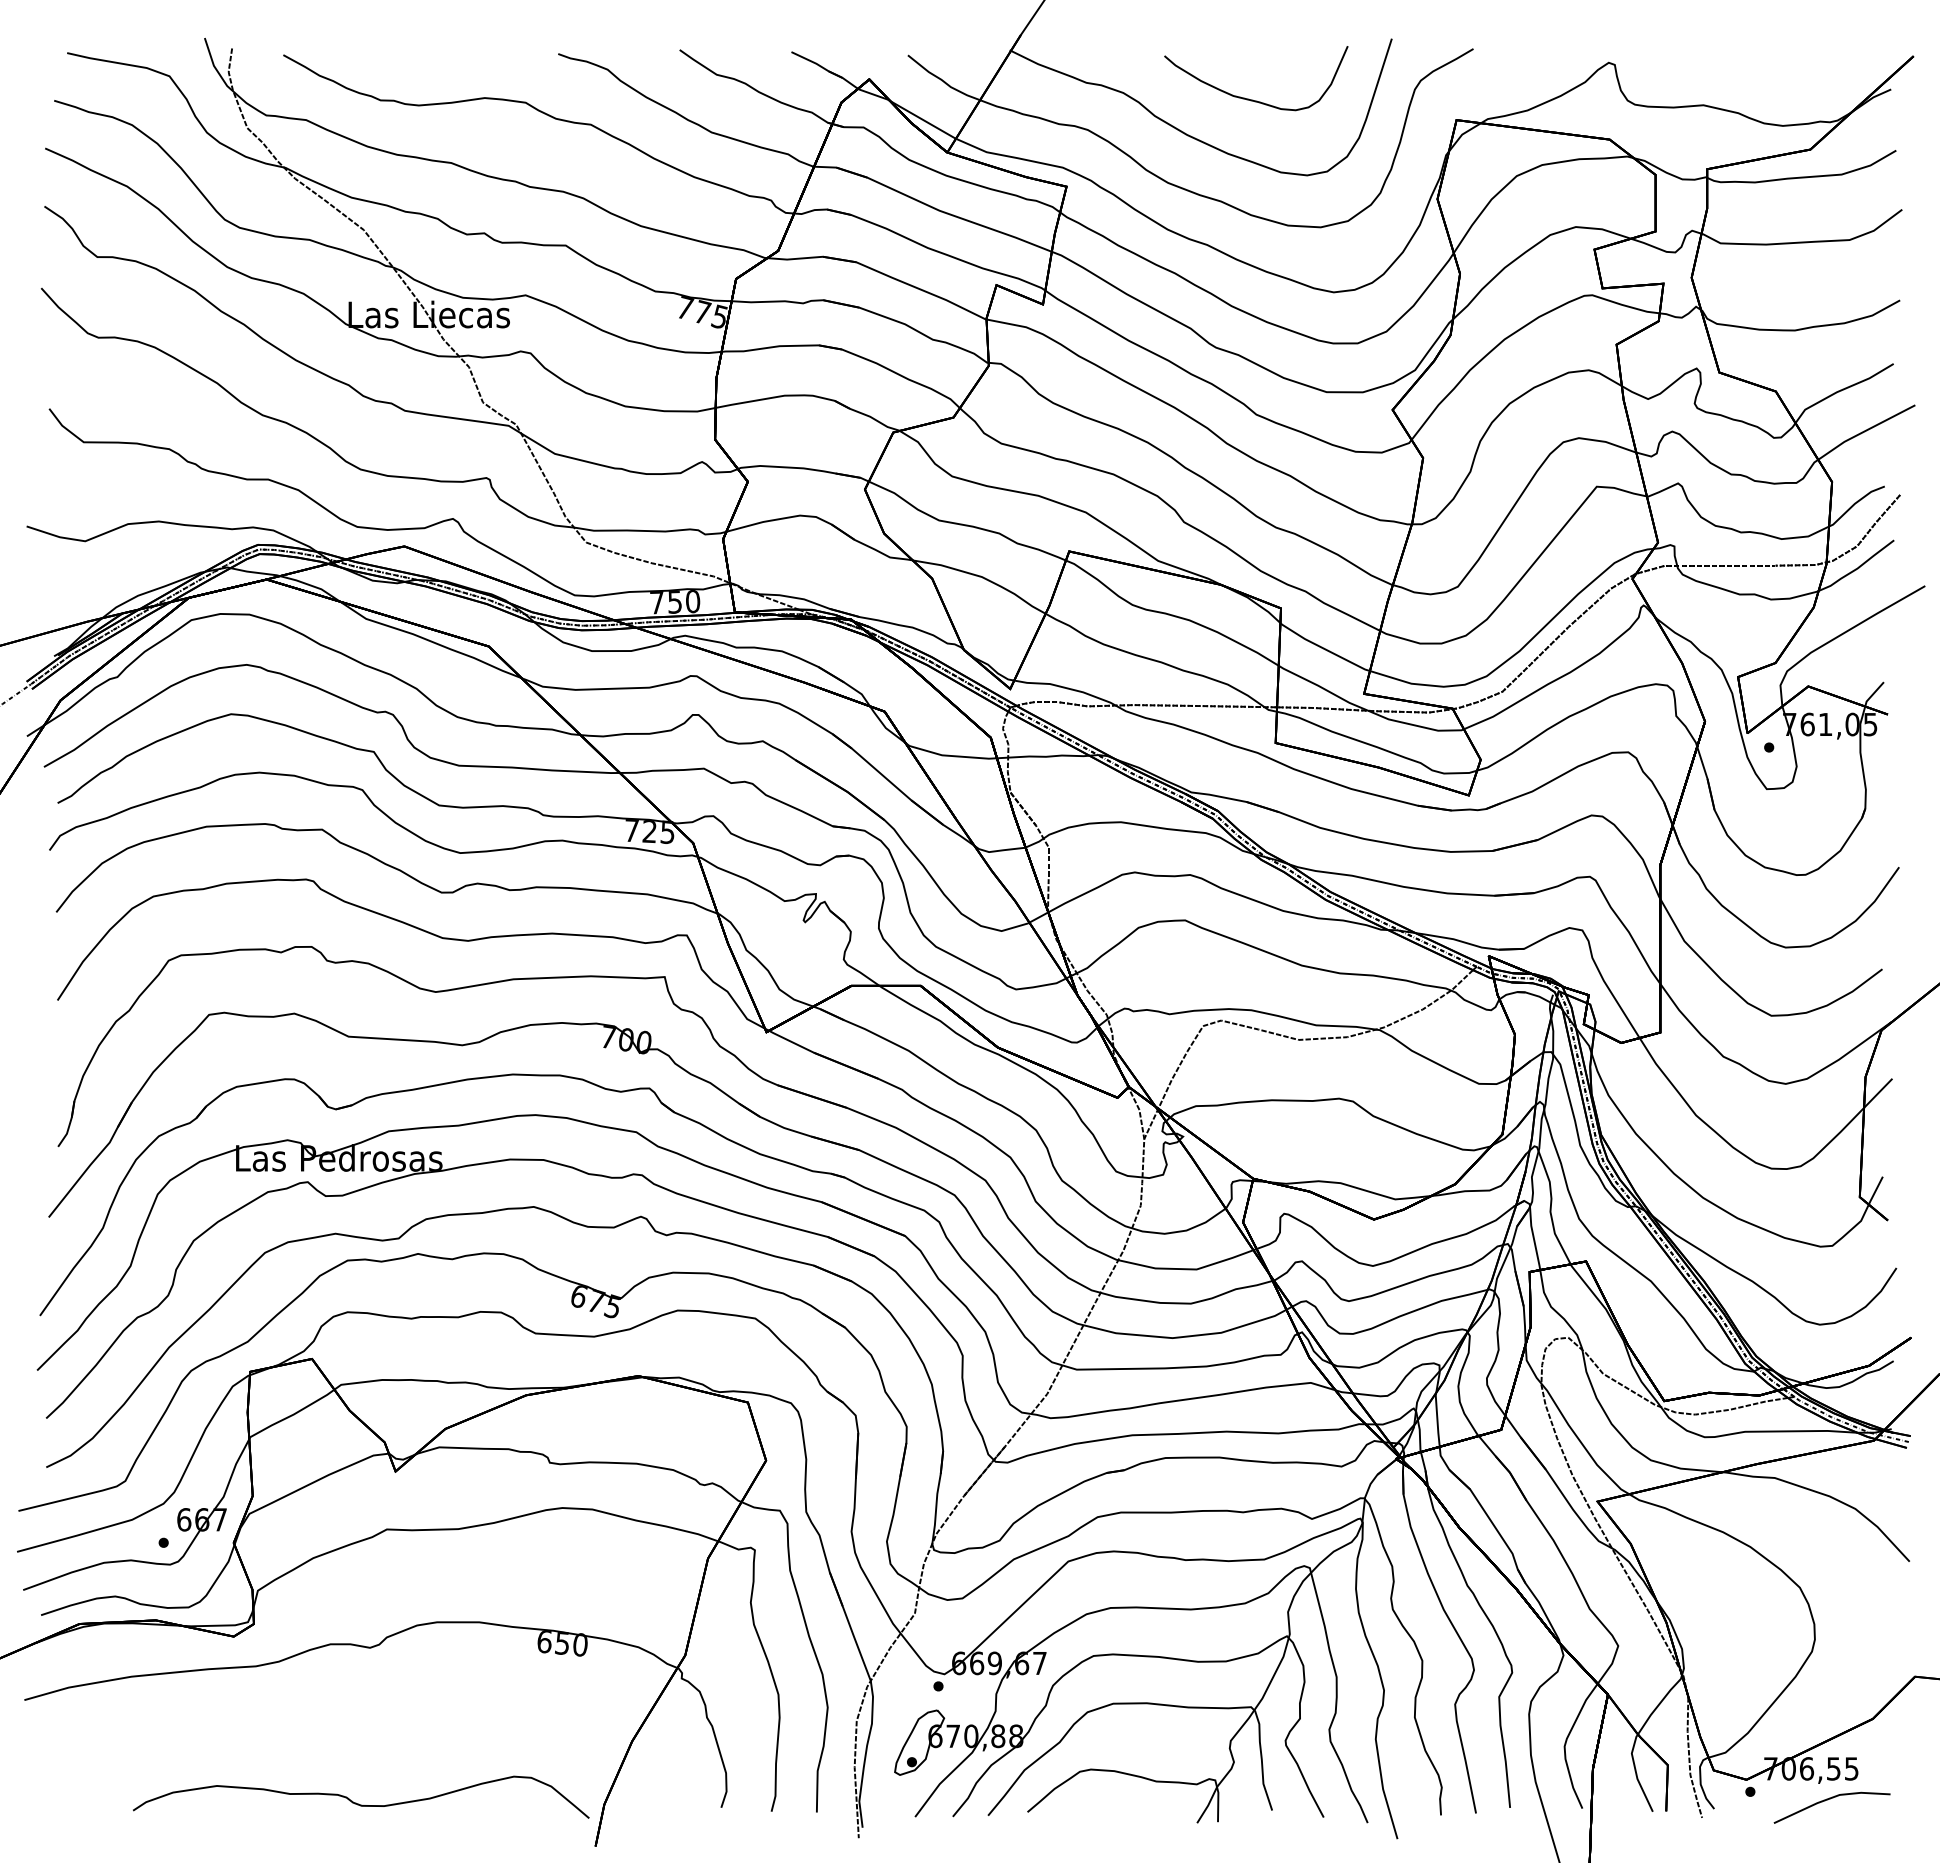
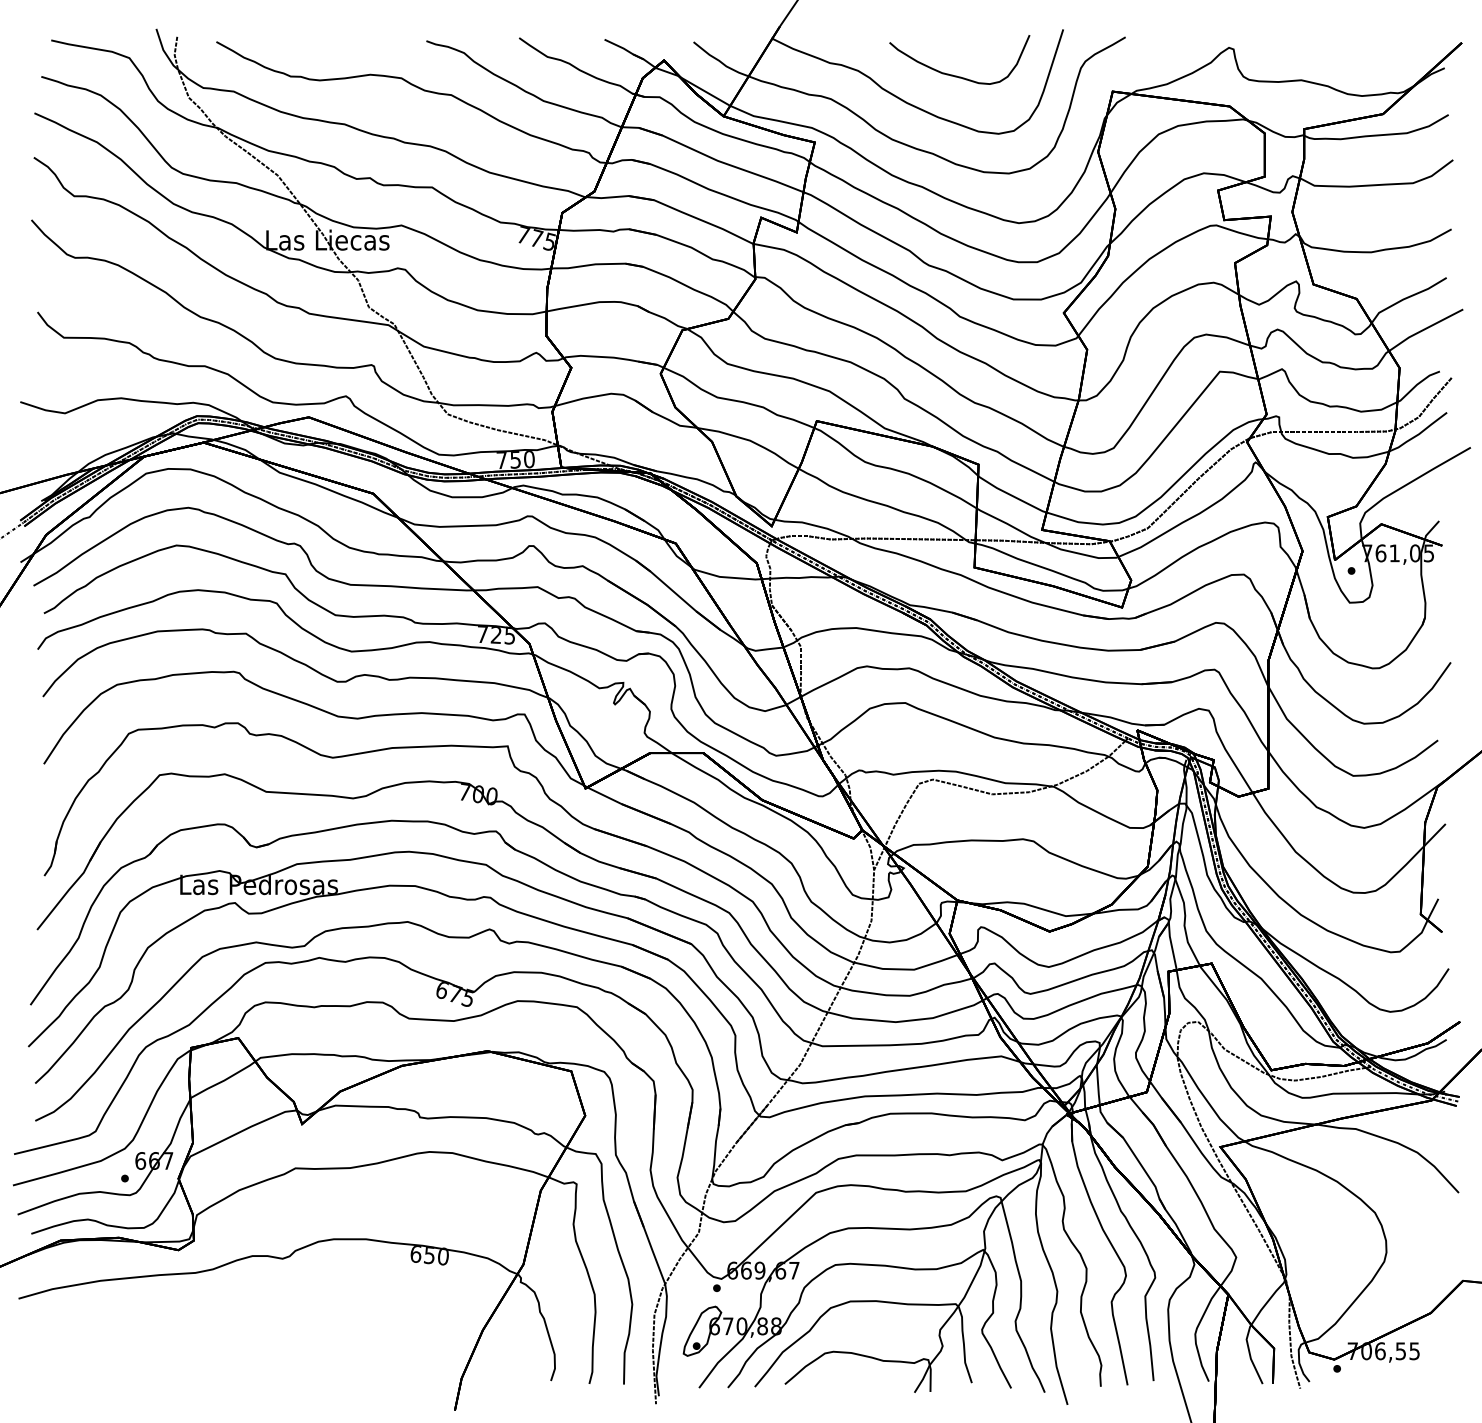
line: (1830, 1799) -> (1398, 1374), removed
curve: (358, 1803) -> (273, 1377), removed

